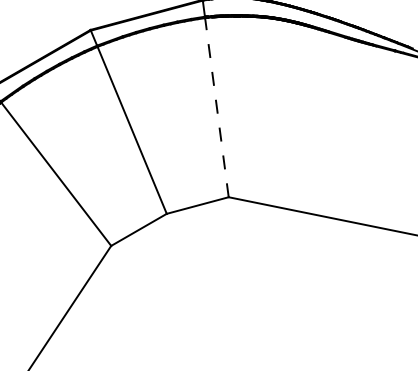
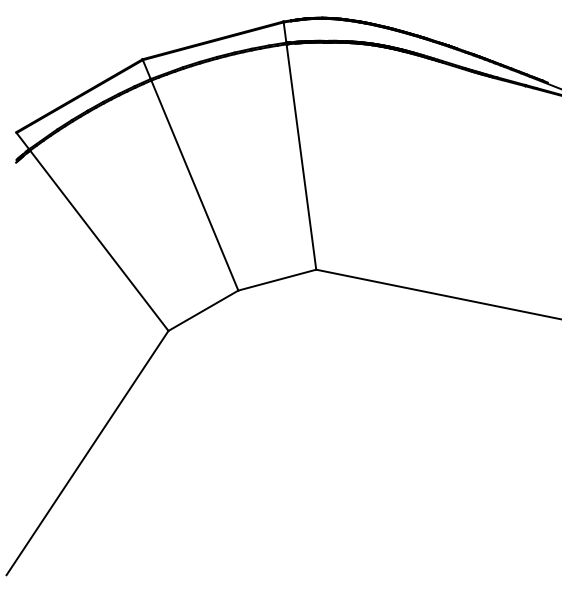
line: (216, 108) -> (301, 157), dashed -> solid

